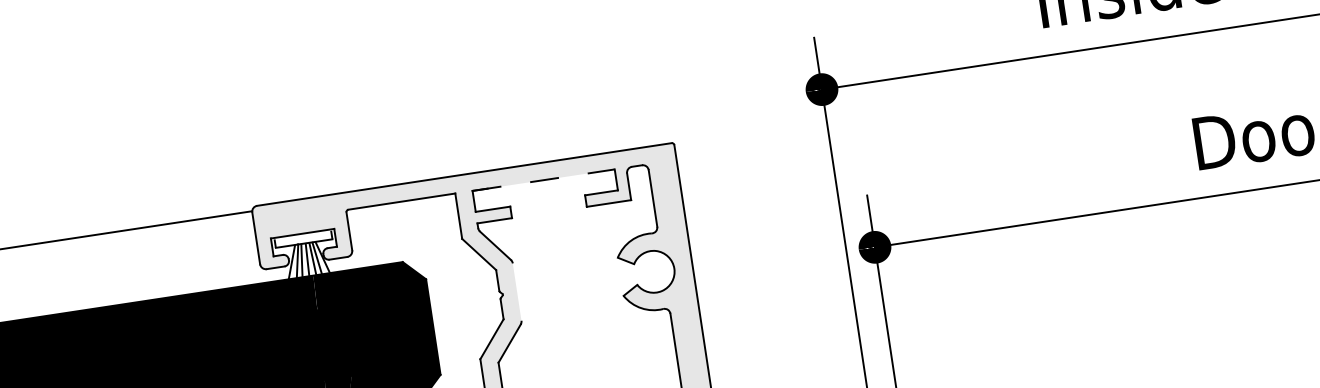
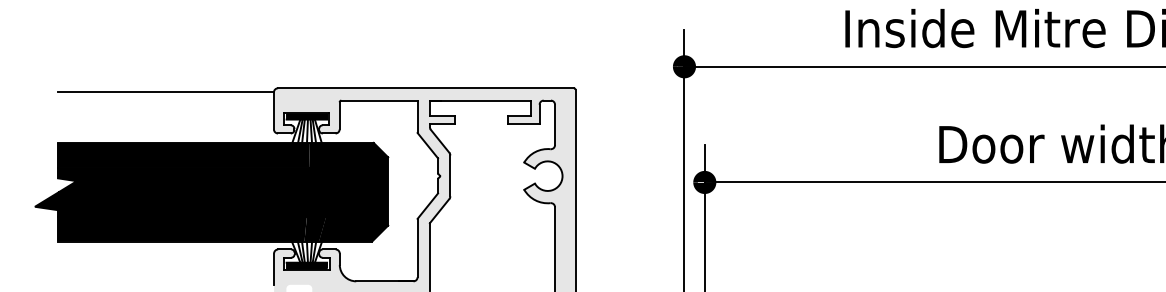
line: (543, 180) -> (480, 100), dashed -> solid
fill: (303, 239) -> (306, 116), added
line: (517, 291) -> (450, 175), added

